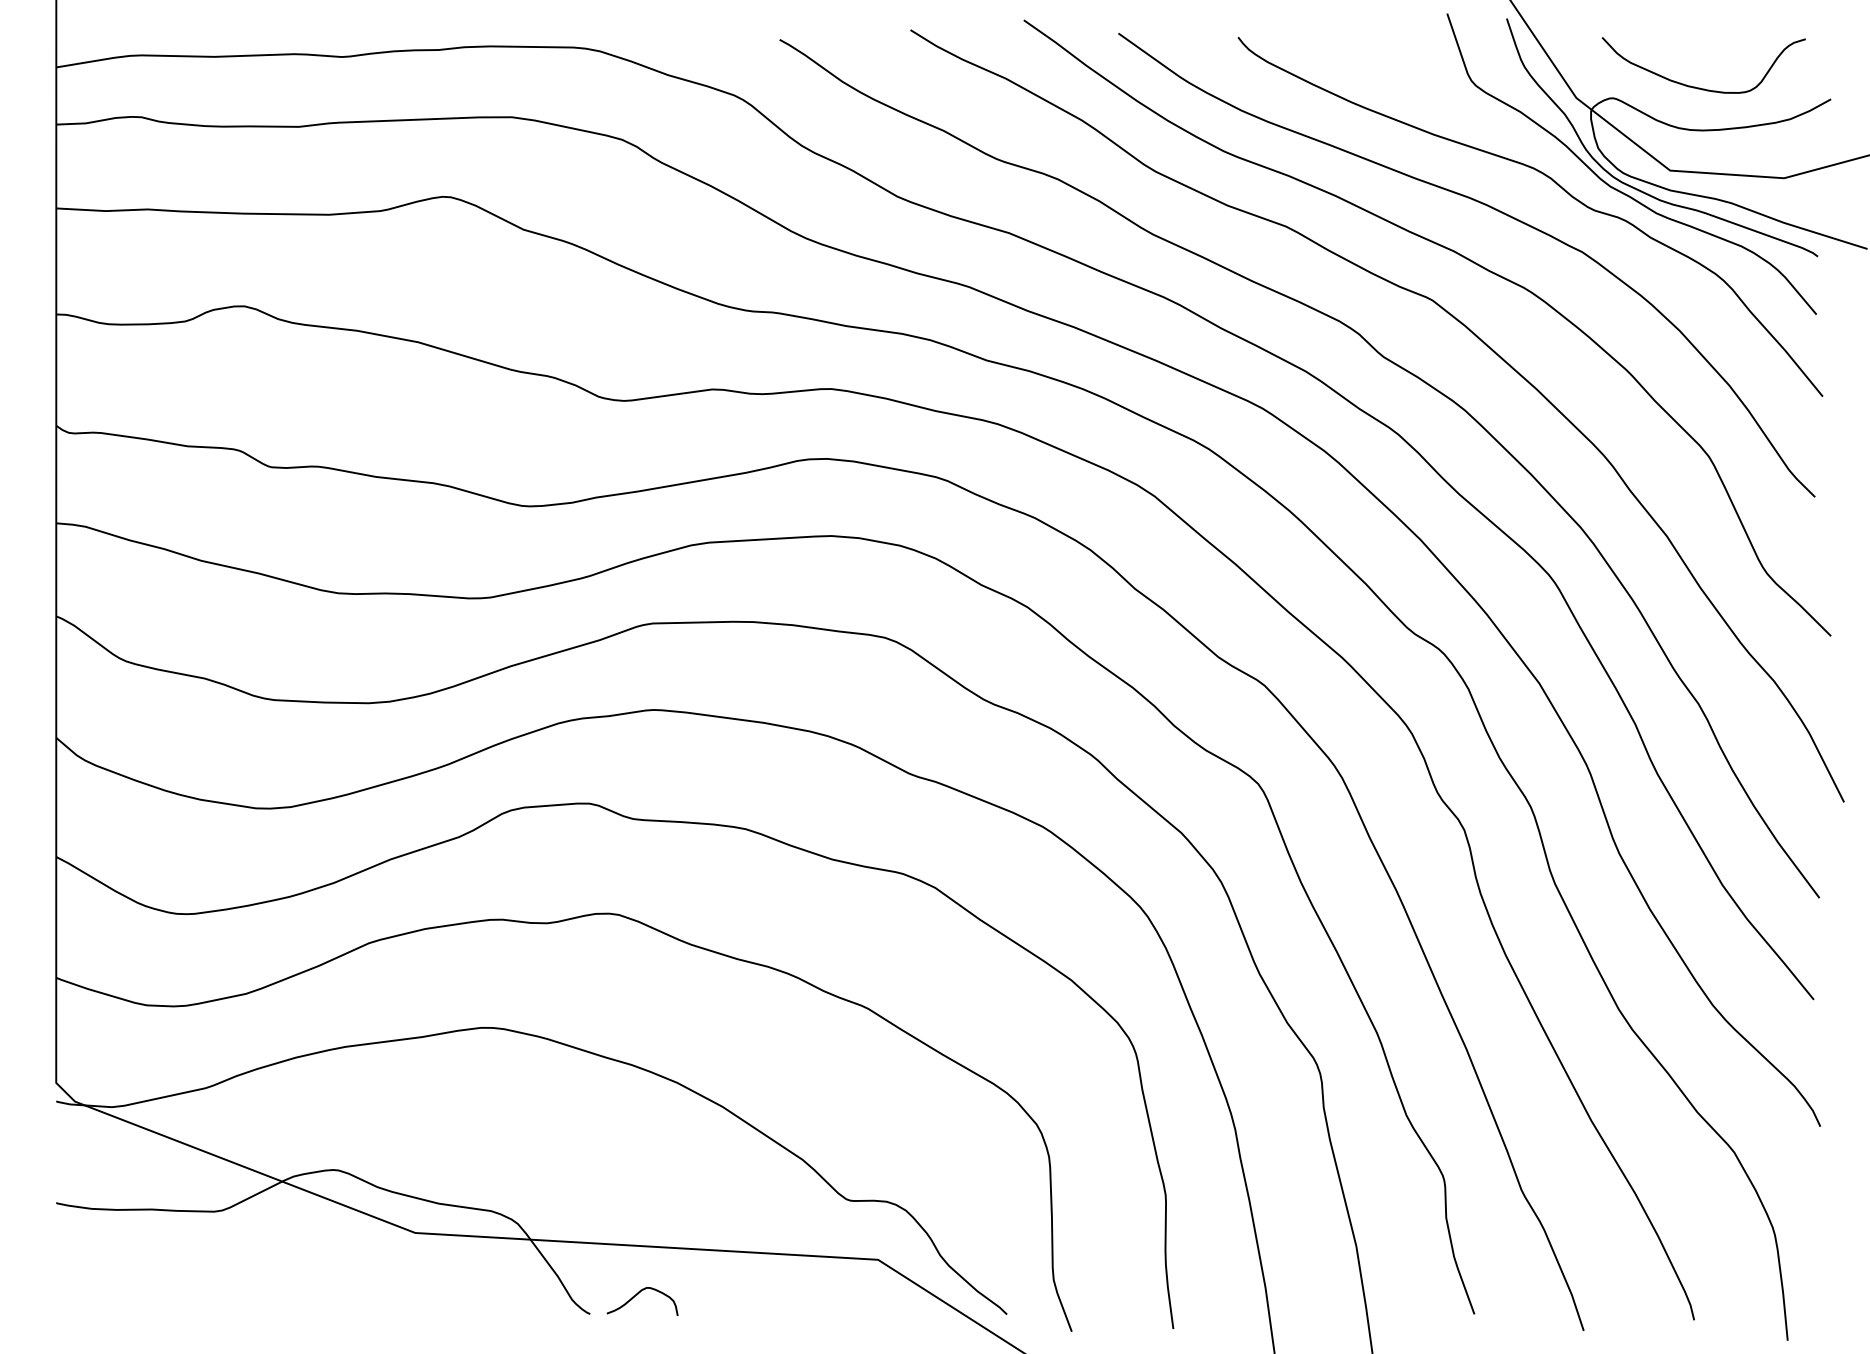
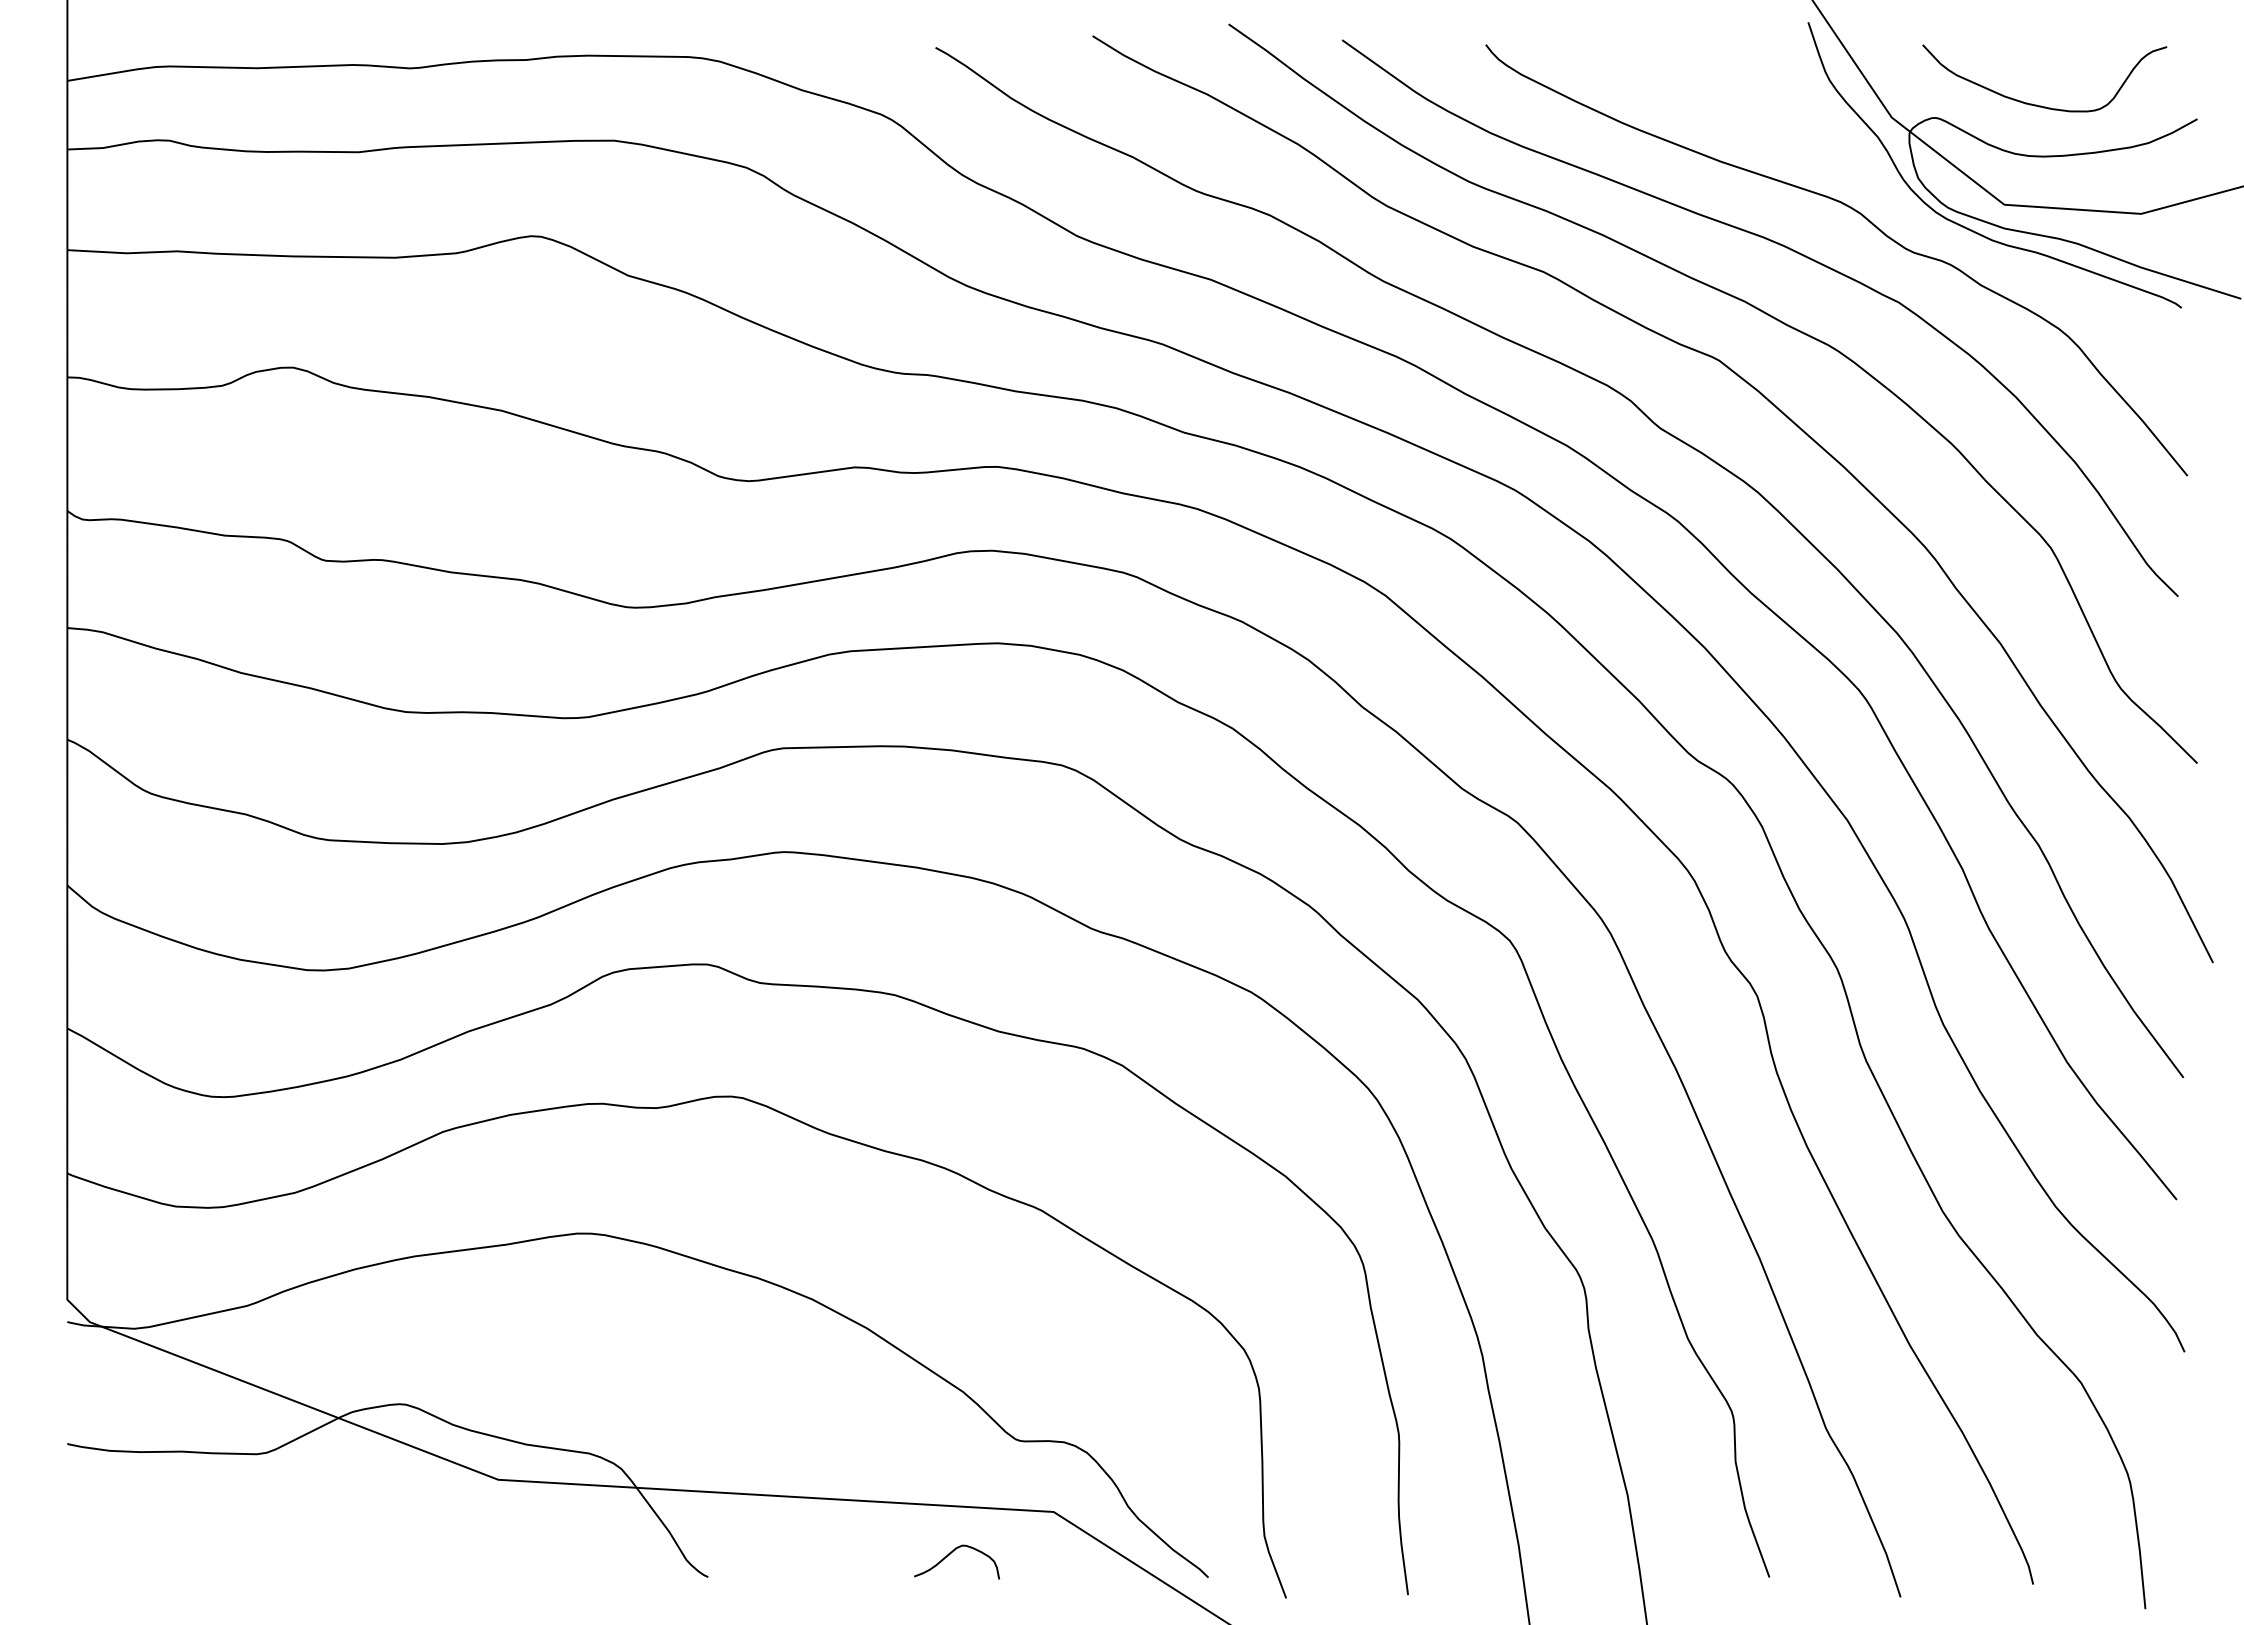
curve: (1619, 190) -> (1943, 228), removed
curve: (637, 1295) -> (950, 1554), moved

